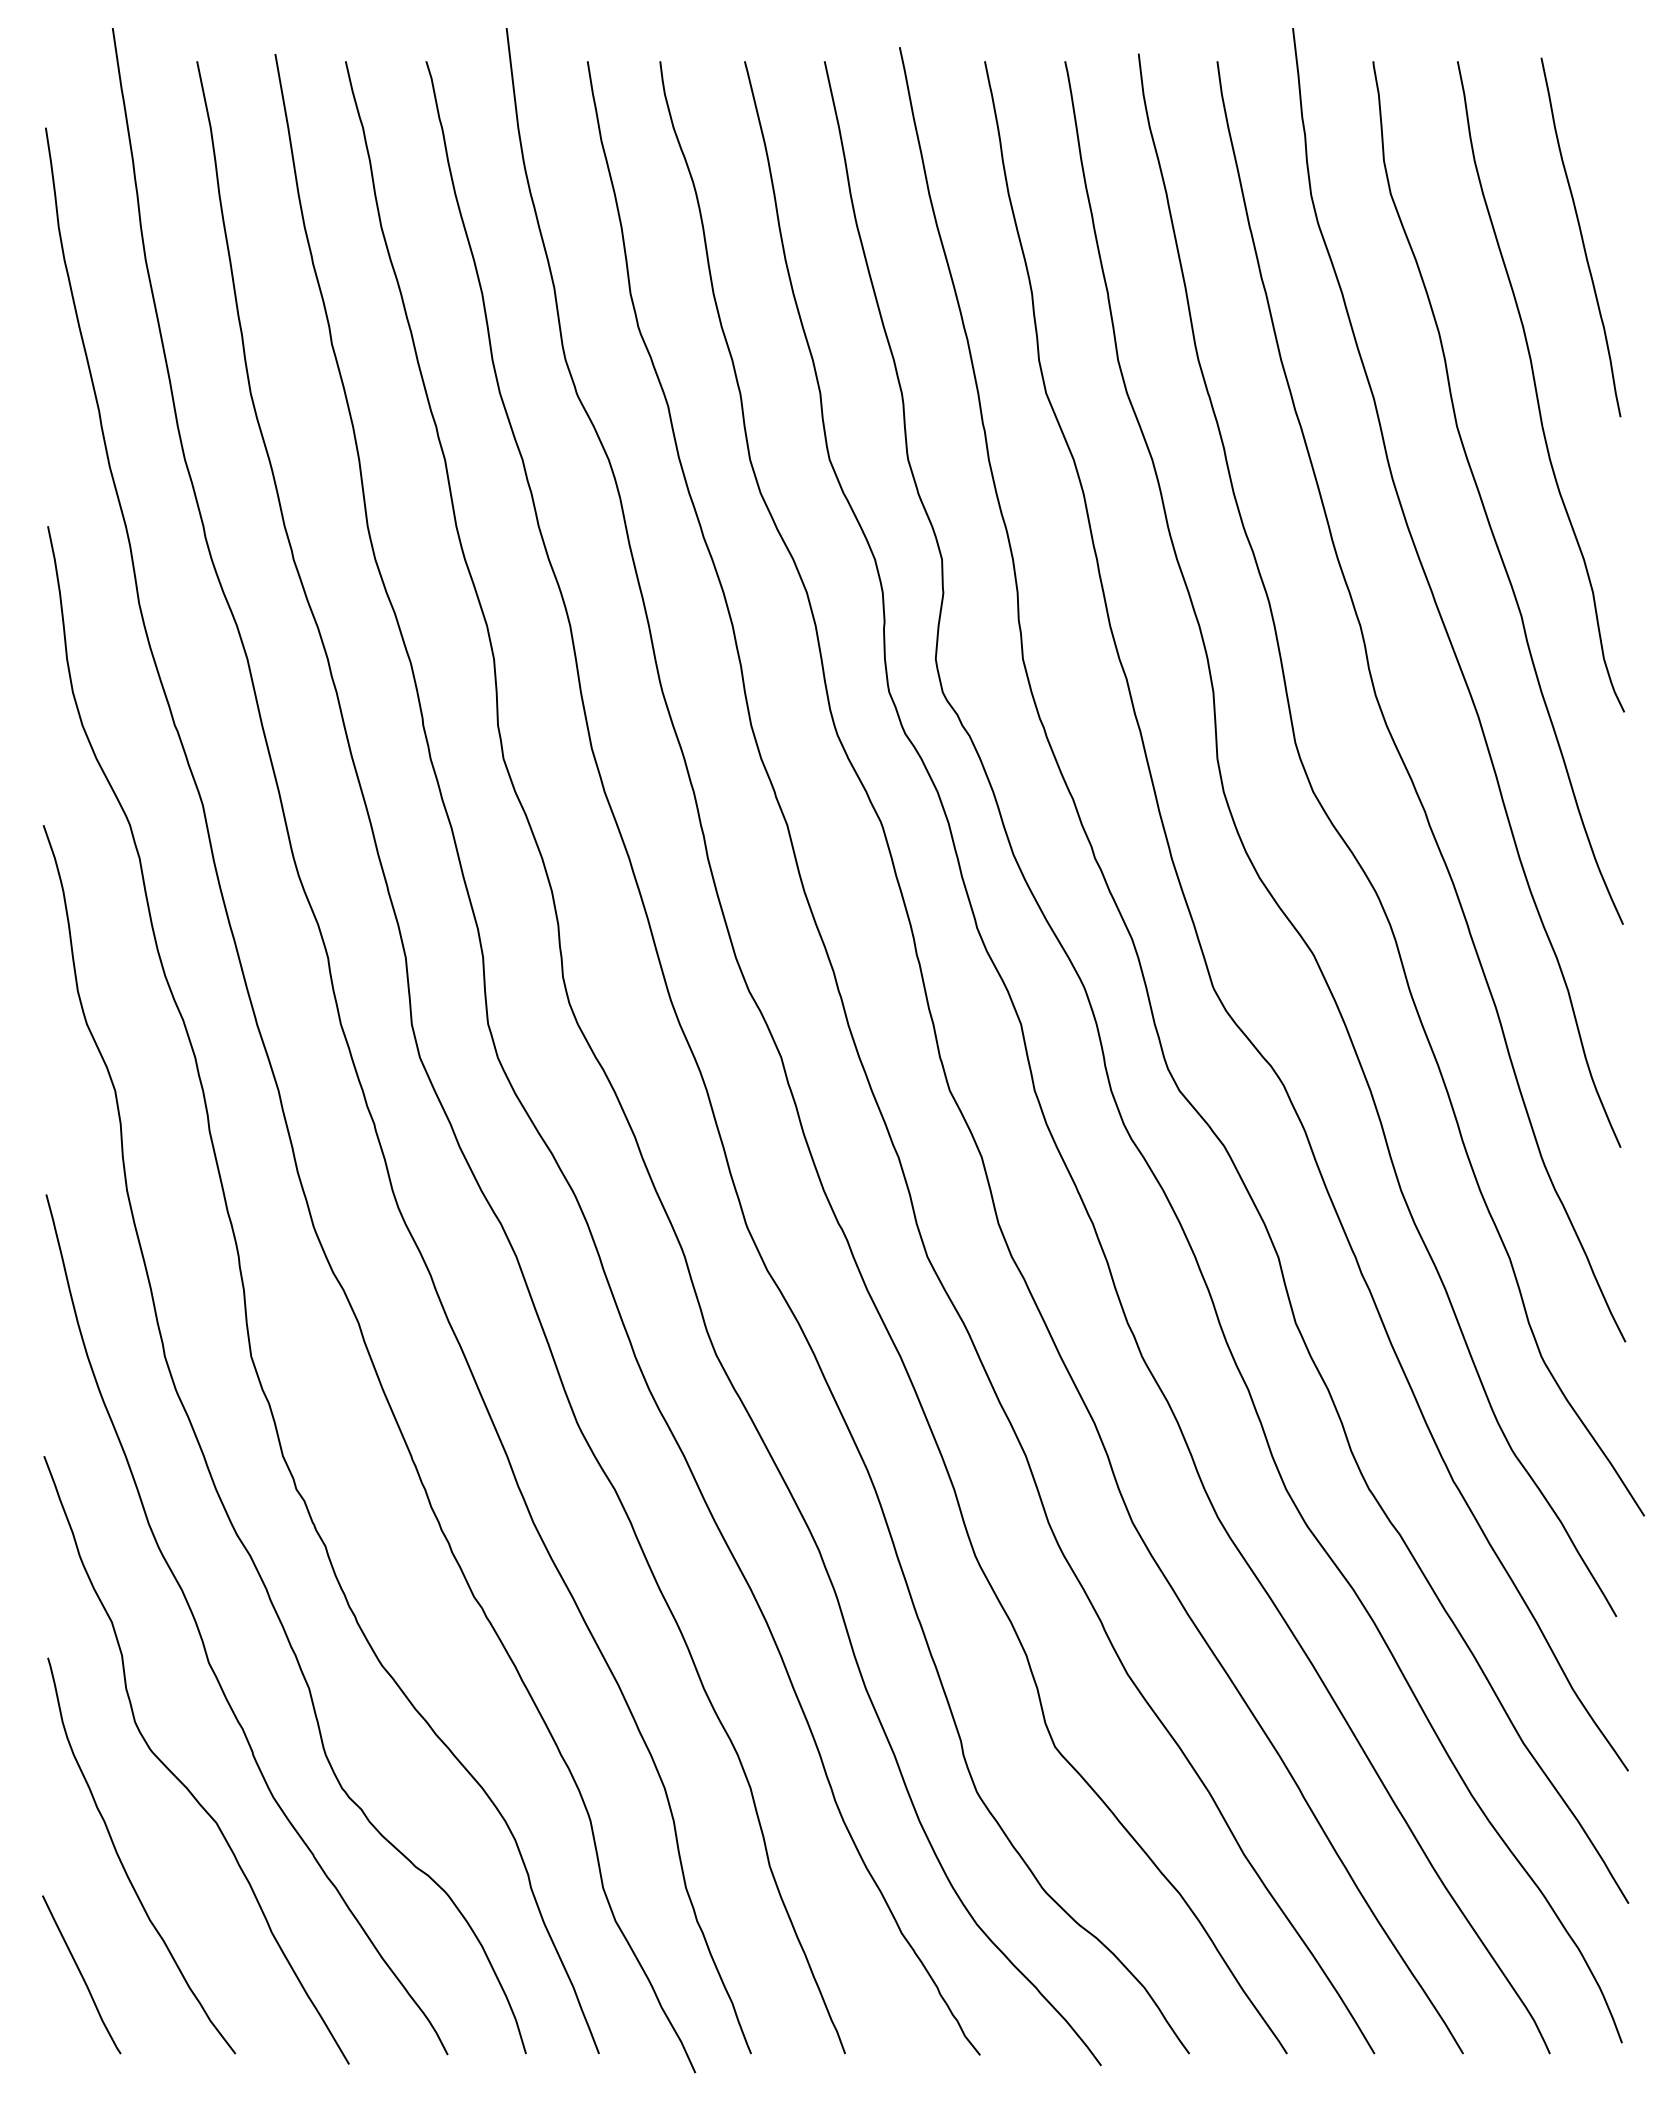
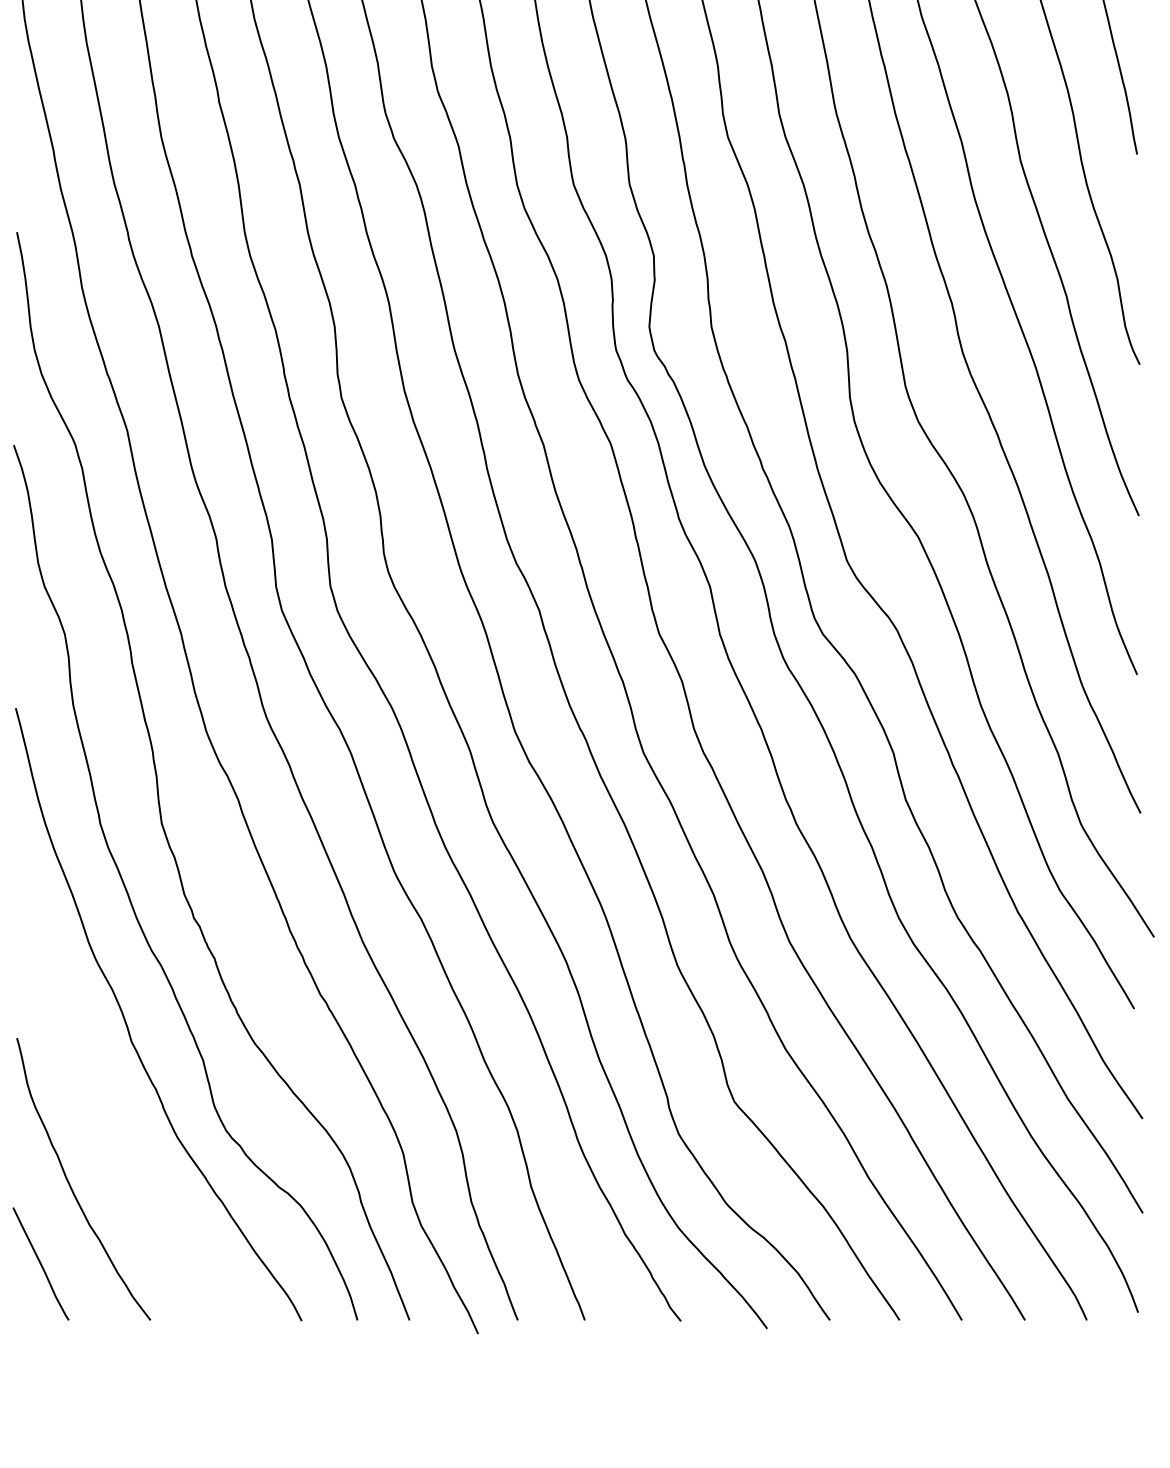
curve: (178, 1778) -> (109, 1124), removed

